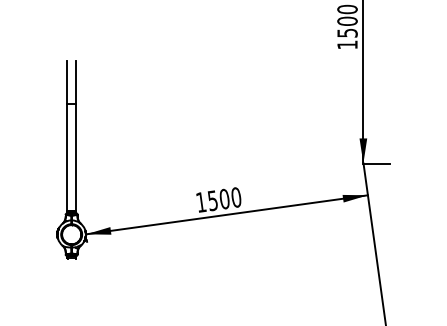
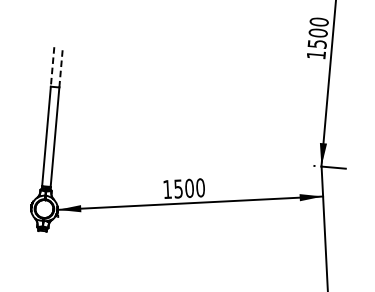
line: (76, 81) -> (61, 66), solid -> dashed
line: (67, 82) -> (52, 67), solid -> dashed

